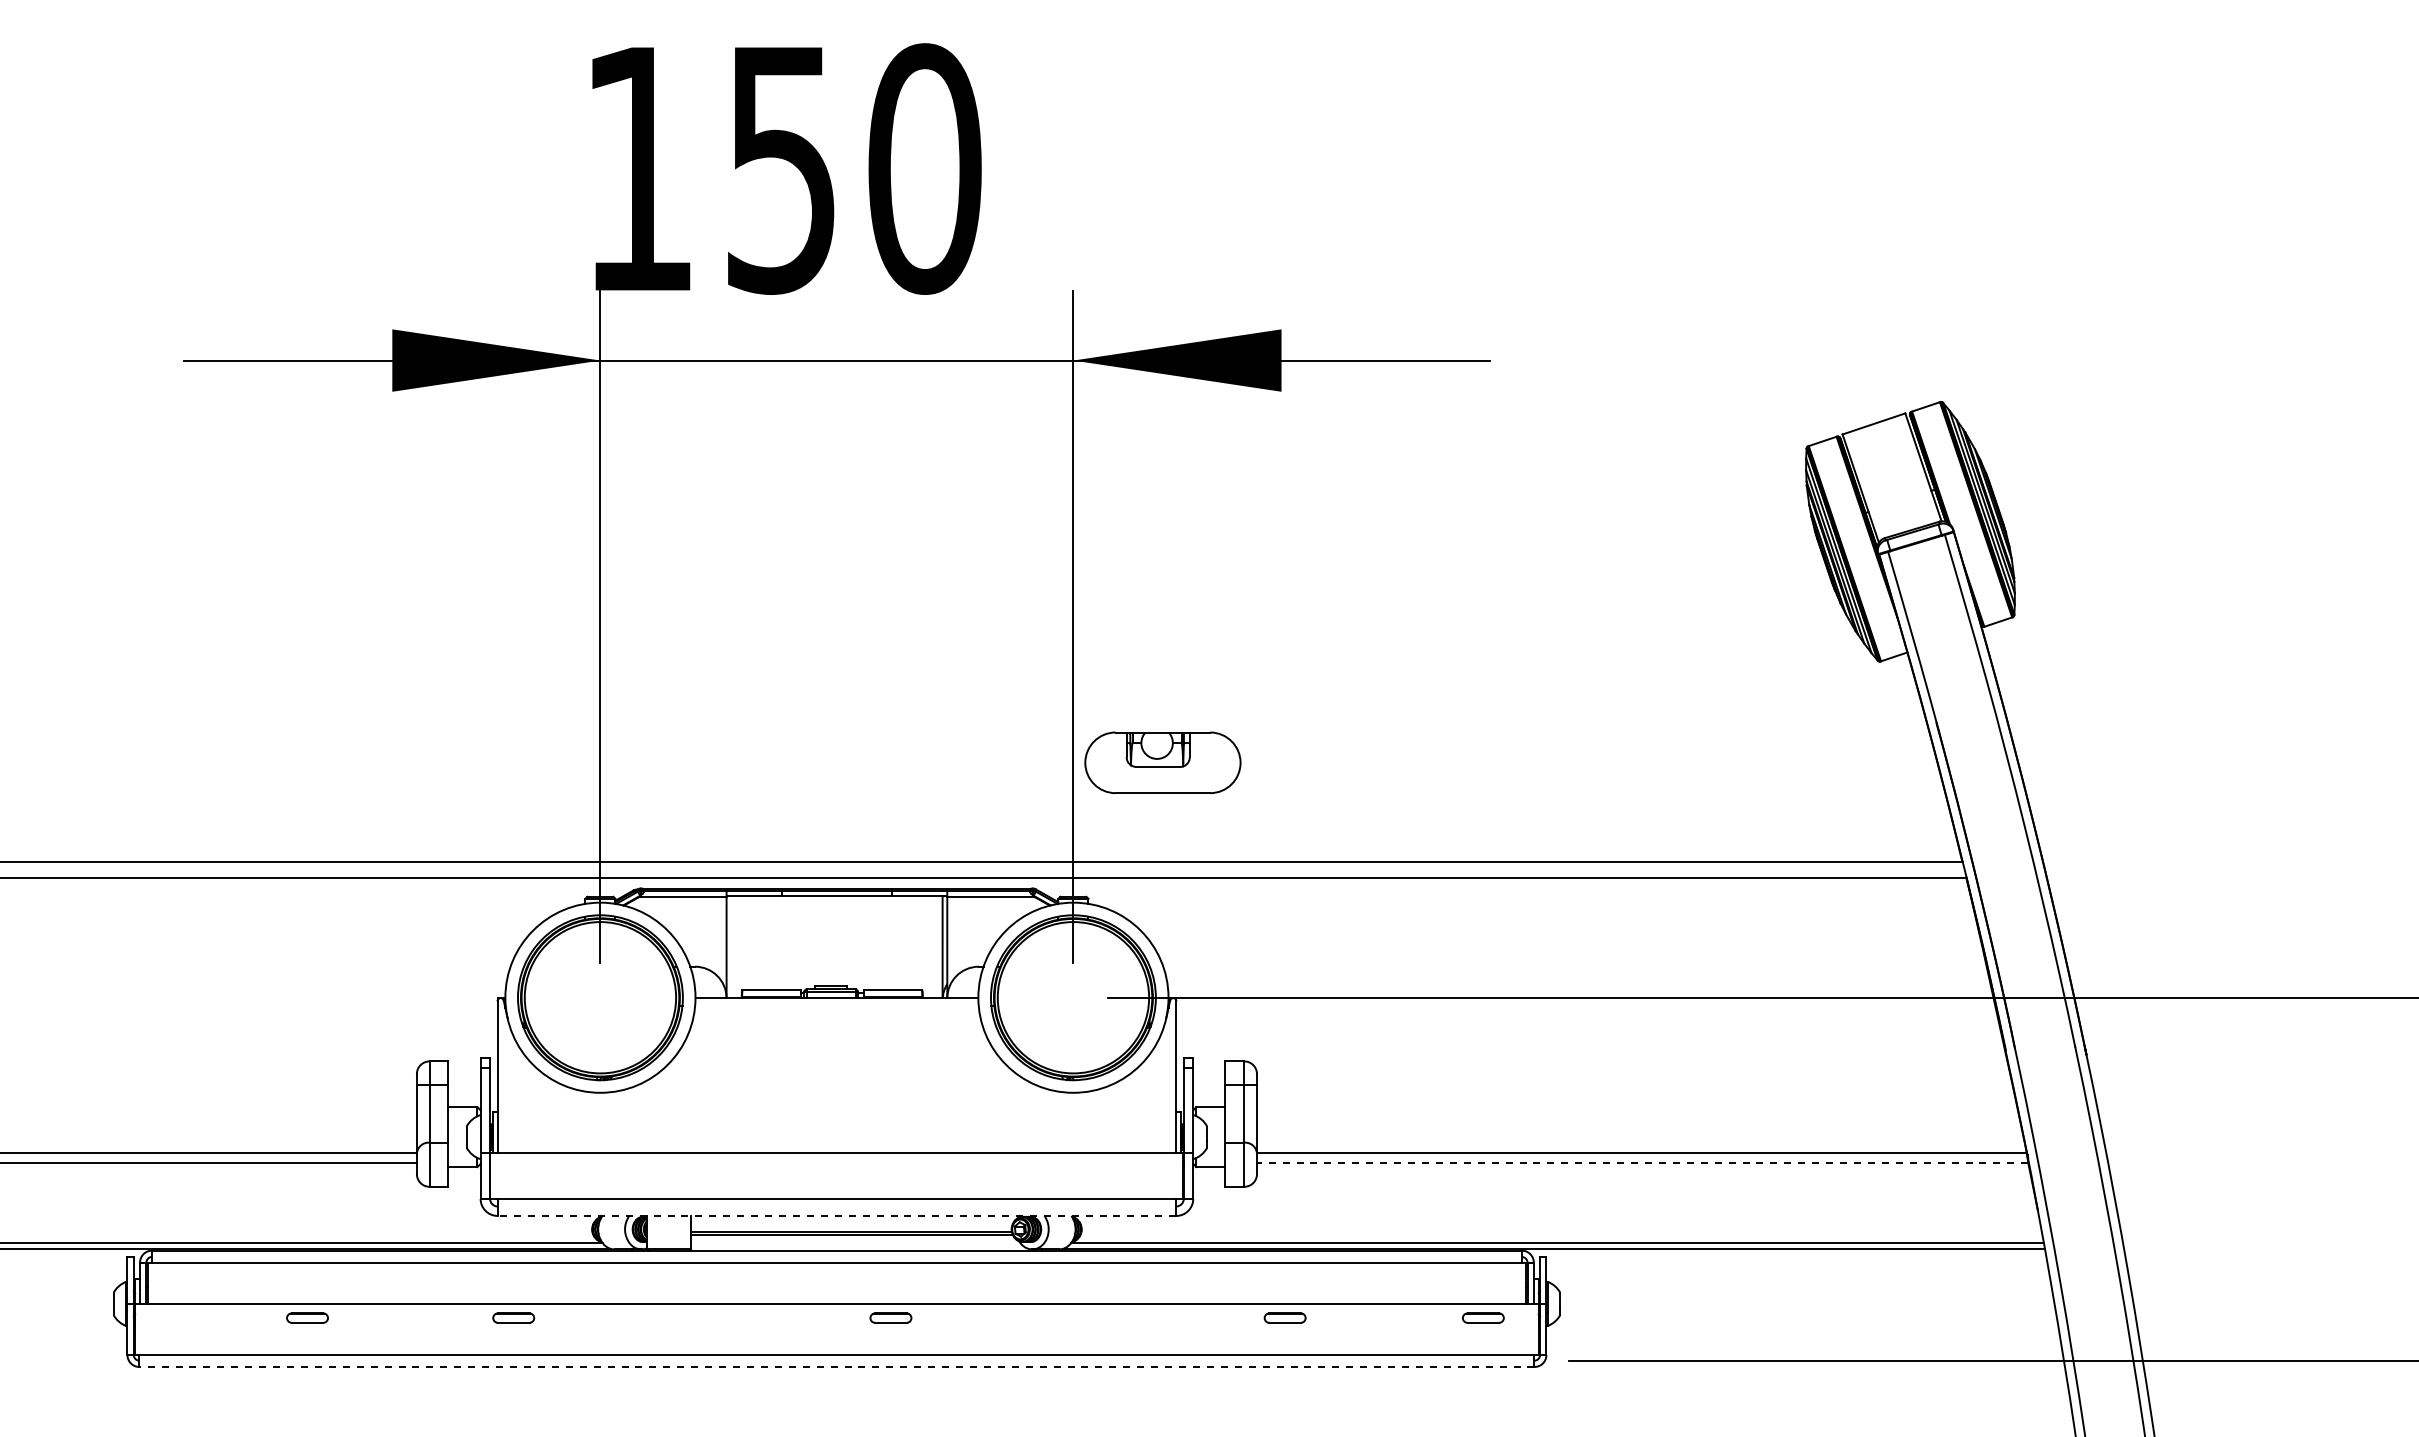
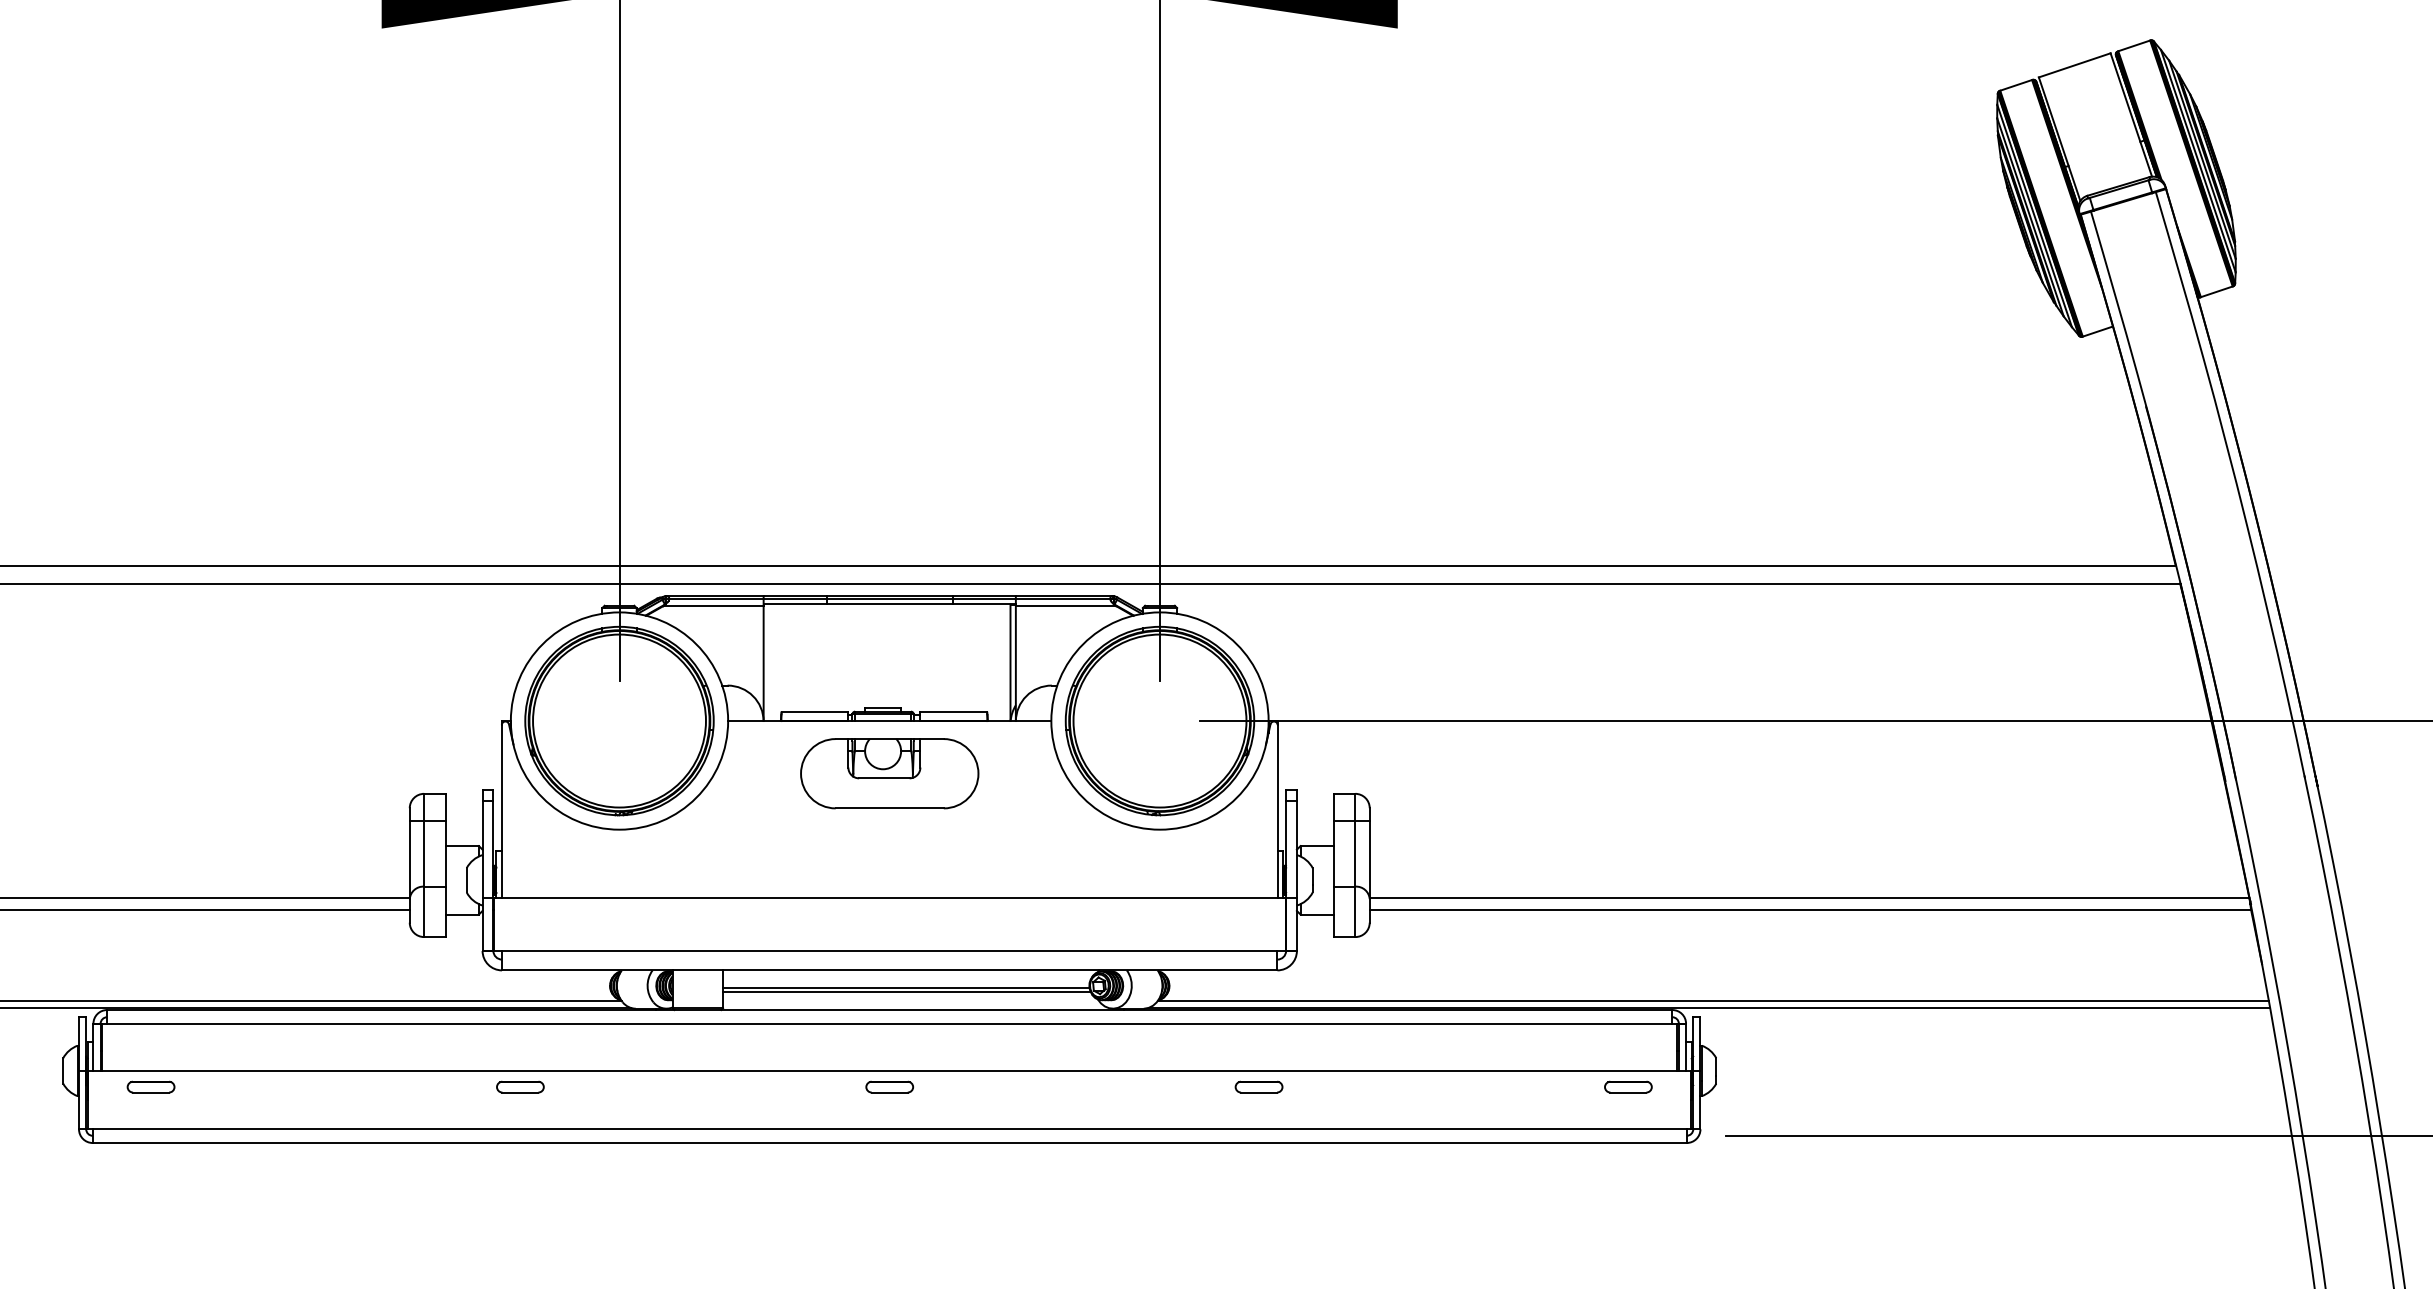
part: (1162, 762) -> (889, 773), moved
line: (1642, 1162) -> (1810, 909), dashed -> solid
line: (836, 1215) -> (889, 969), dashed -> solid
part: (307, 1317) -> (151, 1086), moved
part: (890, 1317) -> (889, 1086), moved
part: (1284, 1317) -> (1258, 1086), moved
line: (836, 1366) -> (889, 1142), dashed -> solid

